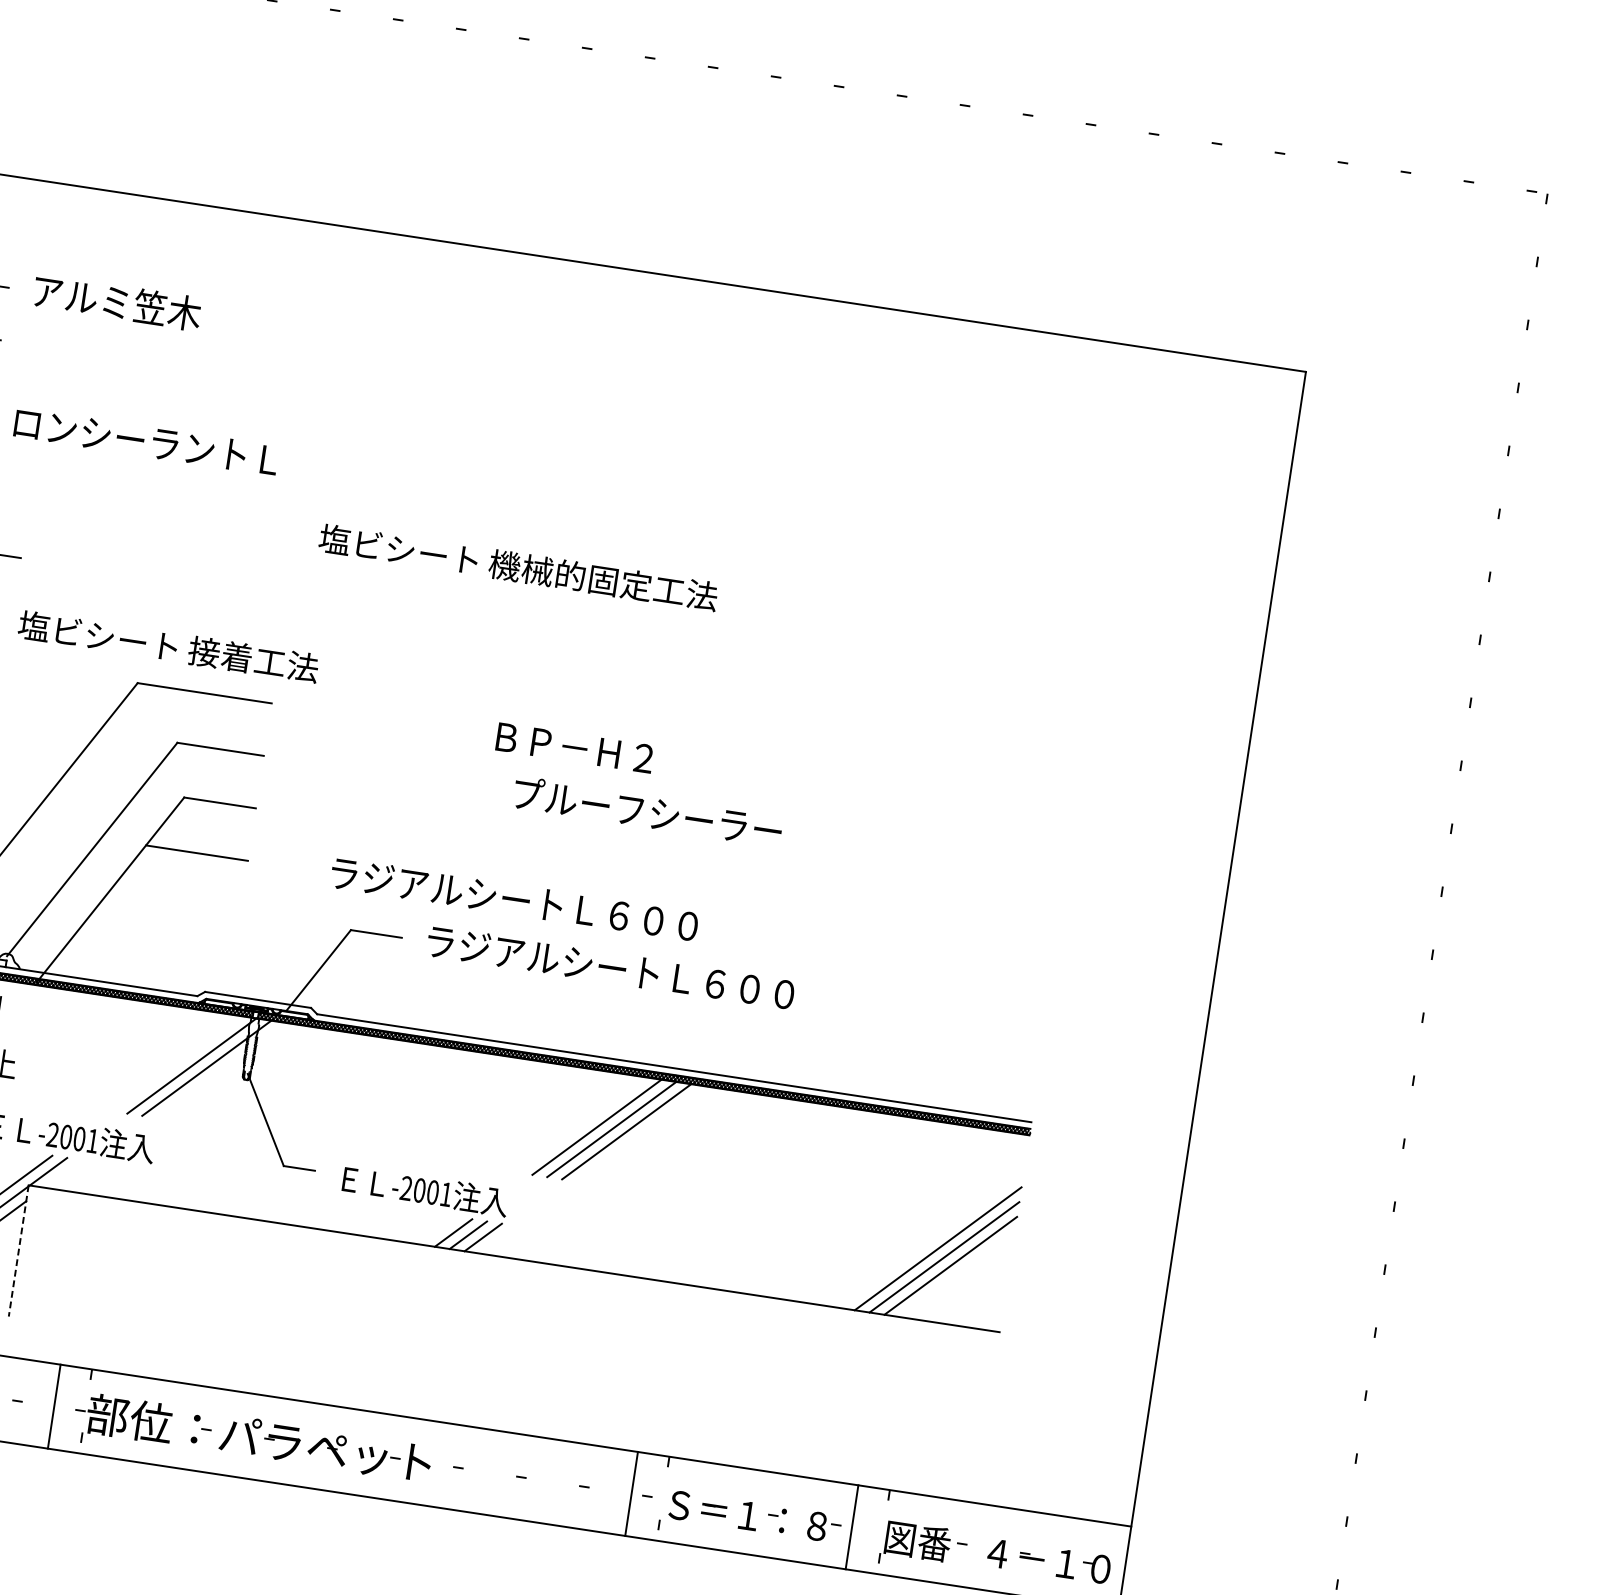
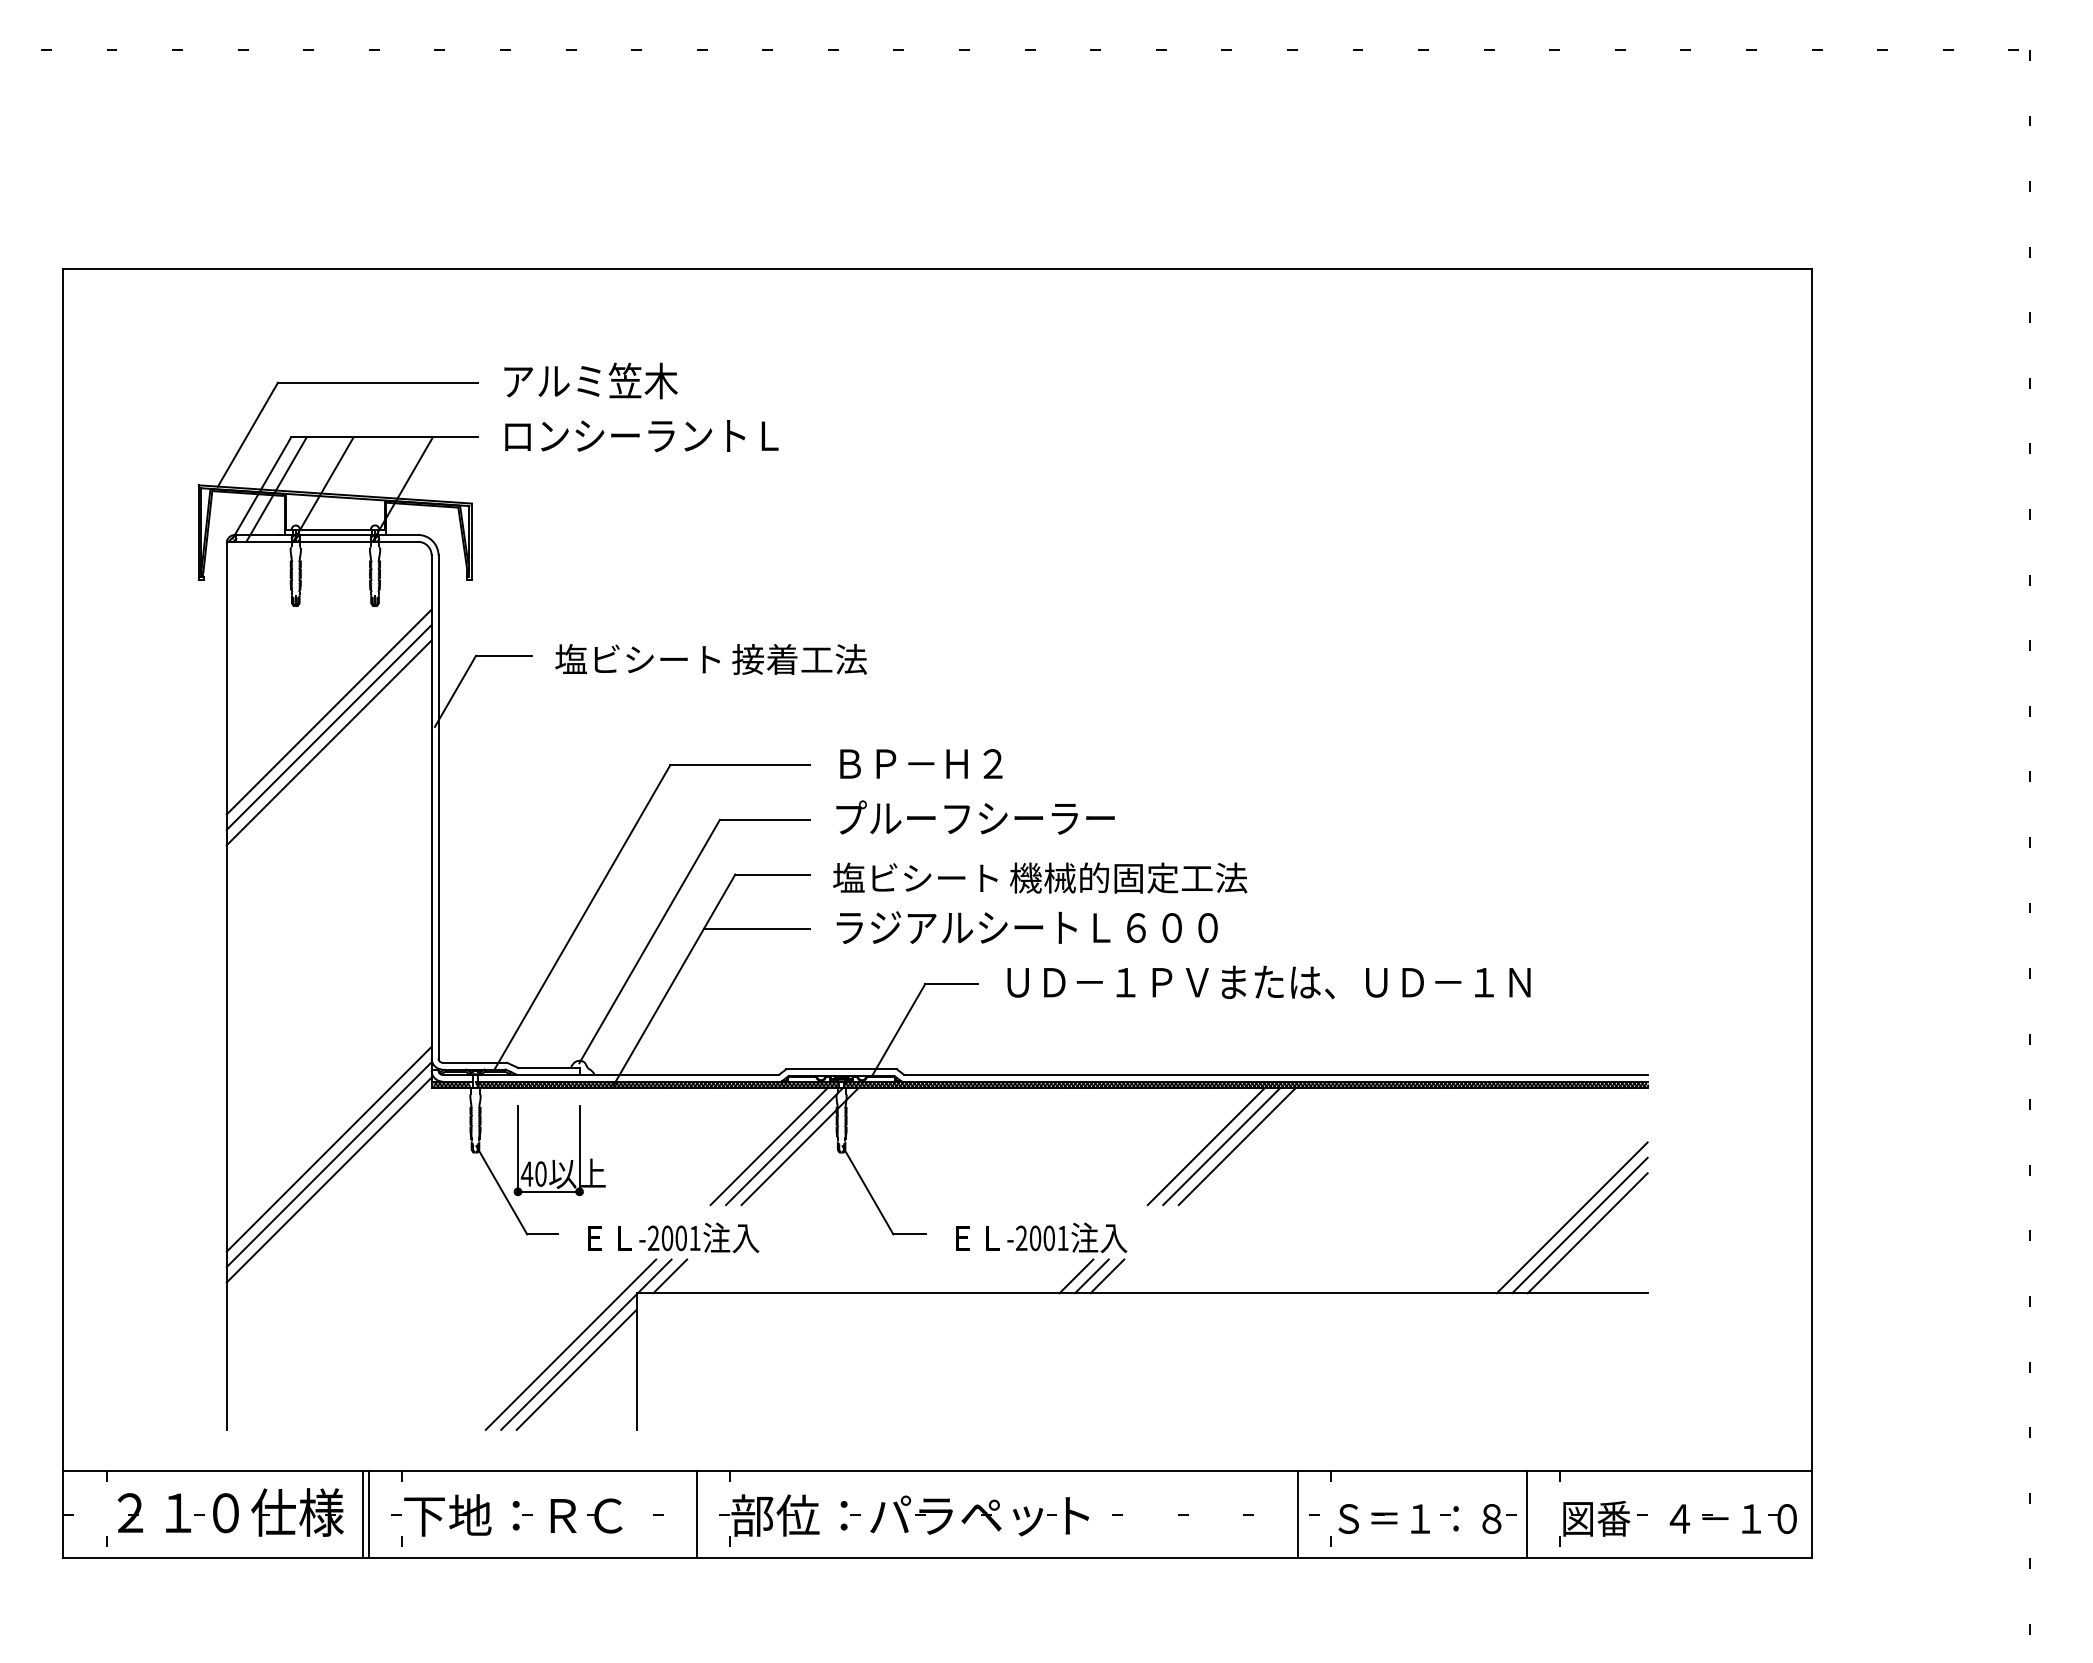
text: (145, 441) -> (641, 436), moved
text: (518, 567) -> (1040, 877), moved
text: (167, 646) -> (710, 659), moved
text: (575, 747) -> (921, 763), moved
text: (647, 811) -> (975, 817), moved
text: (513, 899) -> (1026, 927), moved
text: (679, 978) -> (1267, 982), ラジアルシートＬ６００ -> ＵＤ－１ＰＶまたは、ＵＤ－１Ｎ
line: (176, 1063) -> (768, 1146), added
line: (63, 1174) -> (670, 1276), added
line: (18, 1251) -> (636, 1362), dashed -> solid

